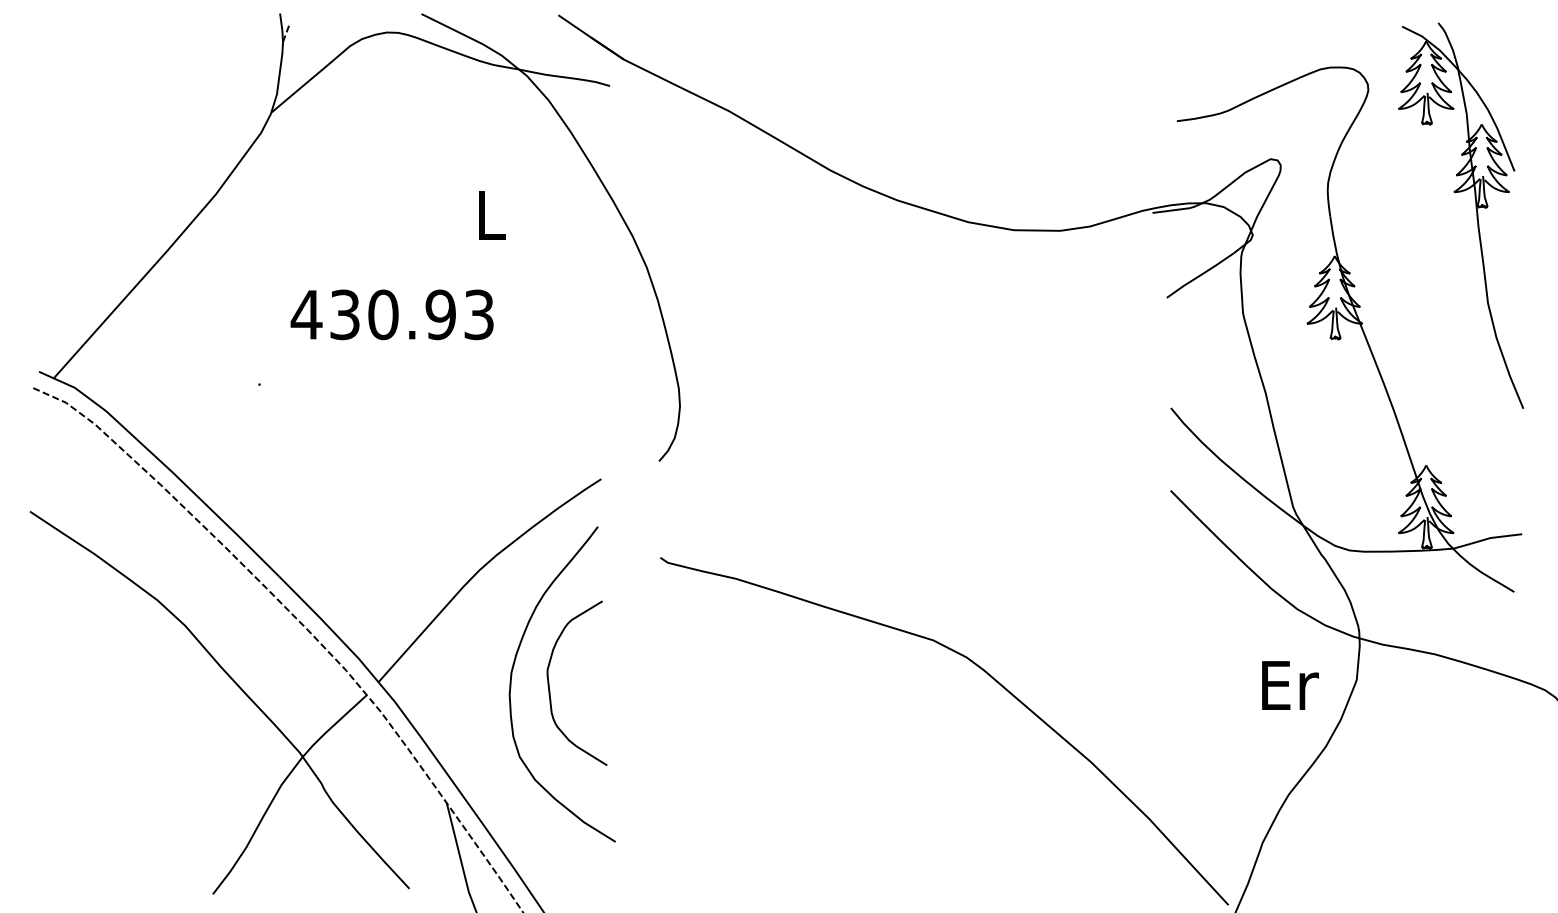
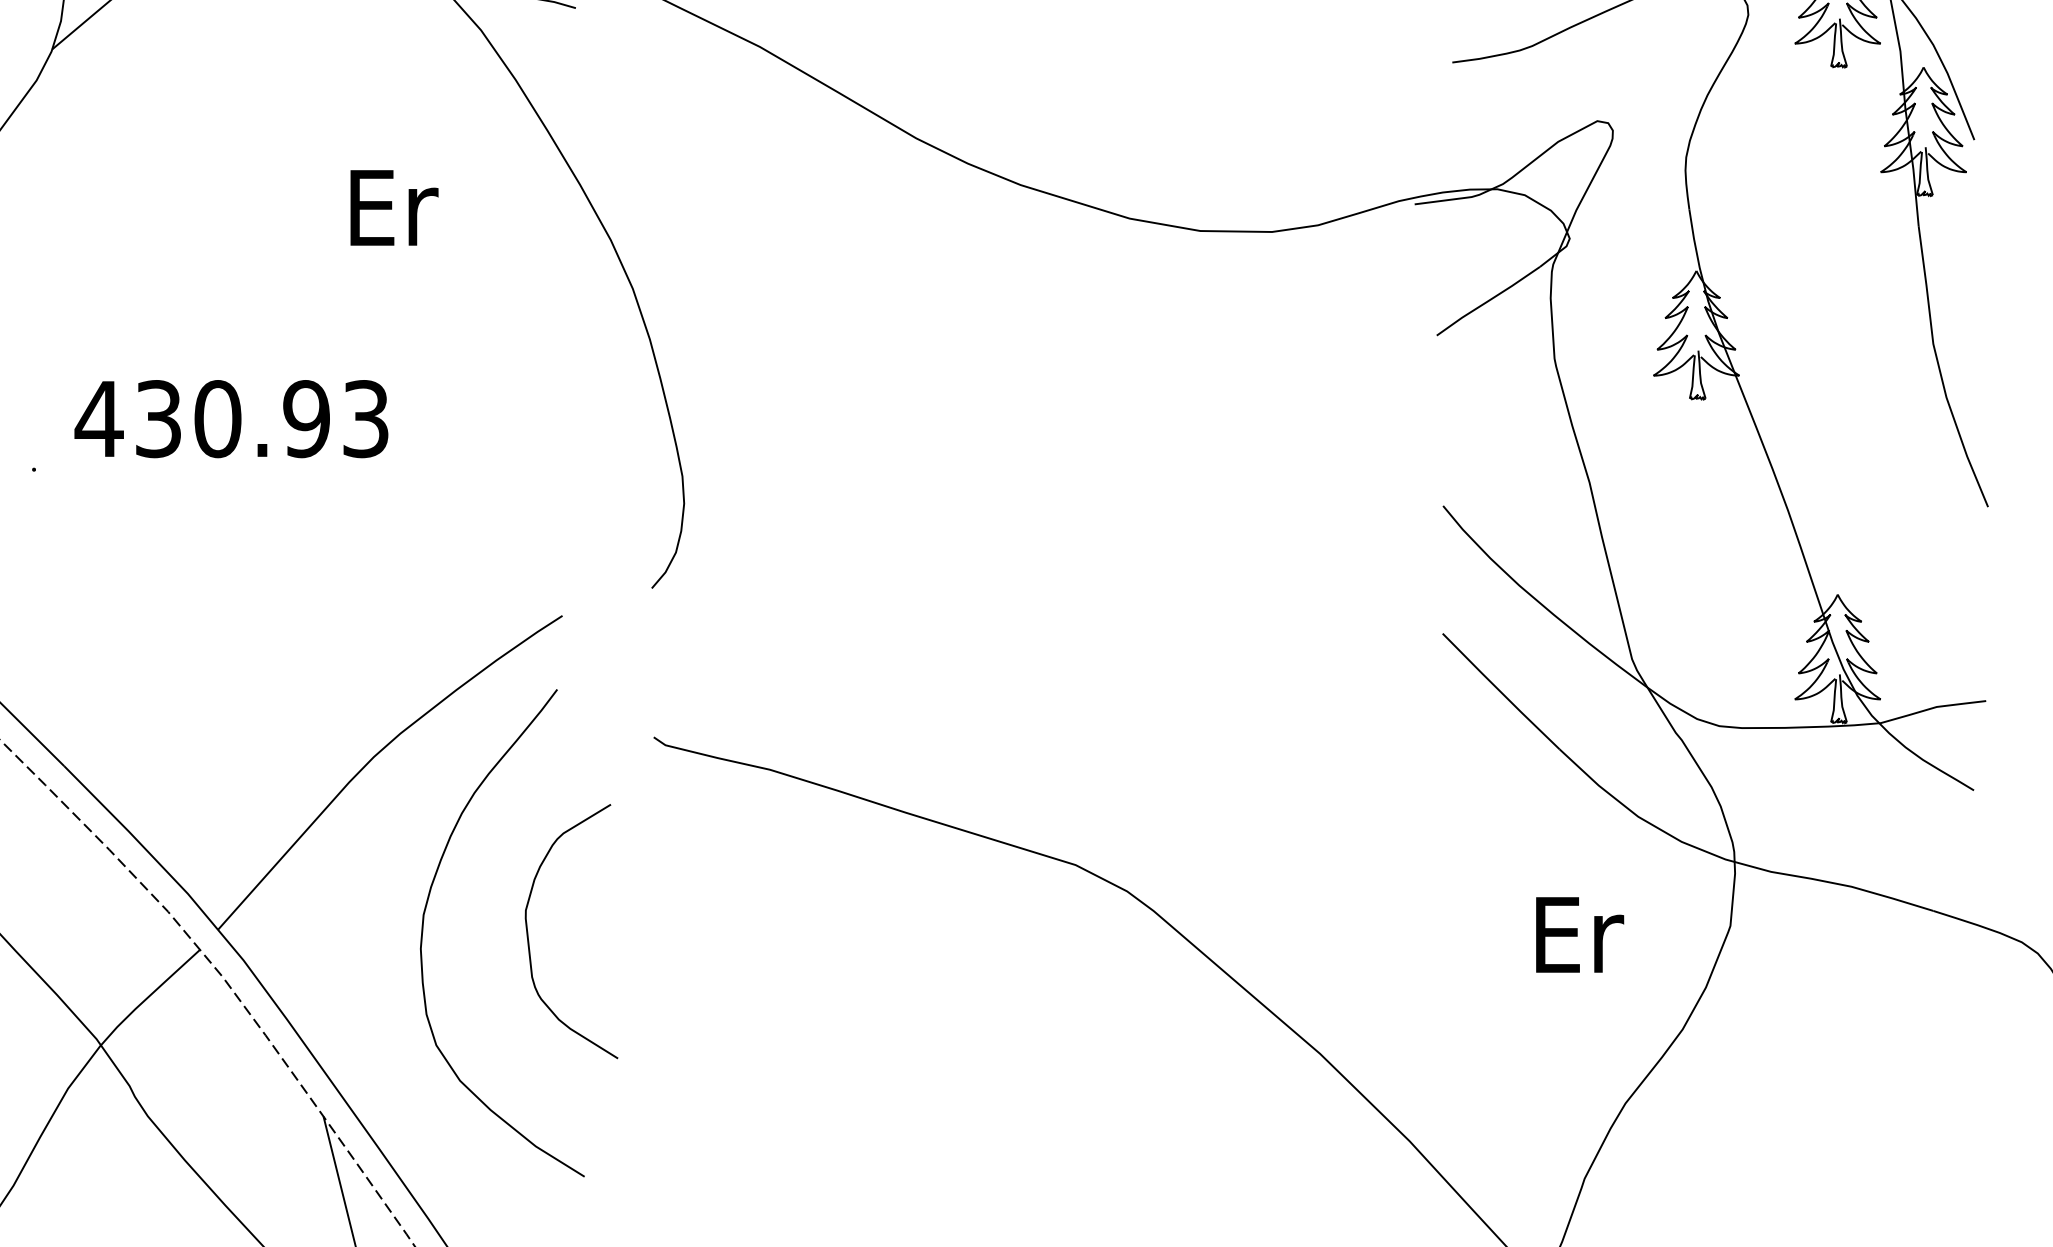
text: (492, 214) -> (394, 206), L -> Er
text: (391, 314) -> (230, 418), moved
curve: (549, 682) -> (528, 930), moved
text: (1290, 685) -> (1580, 934), moved

